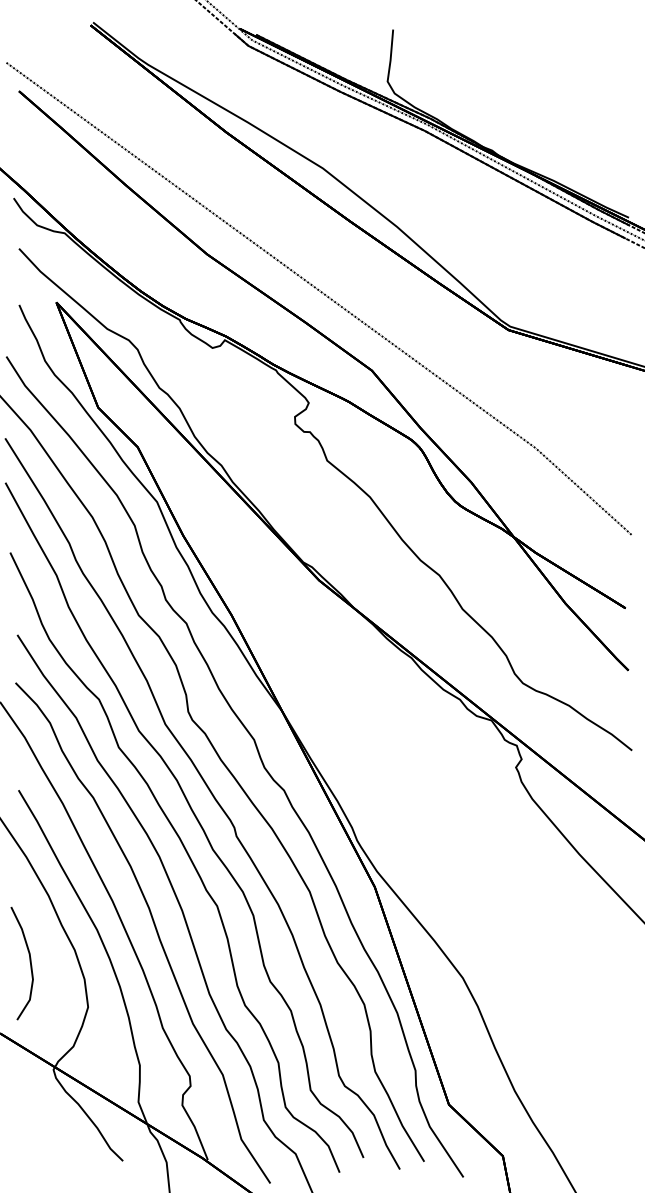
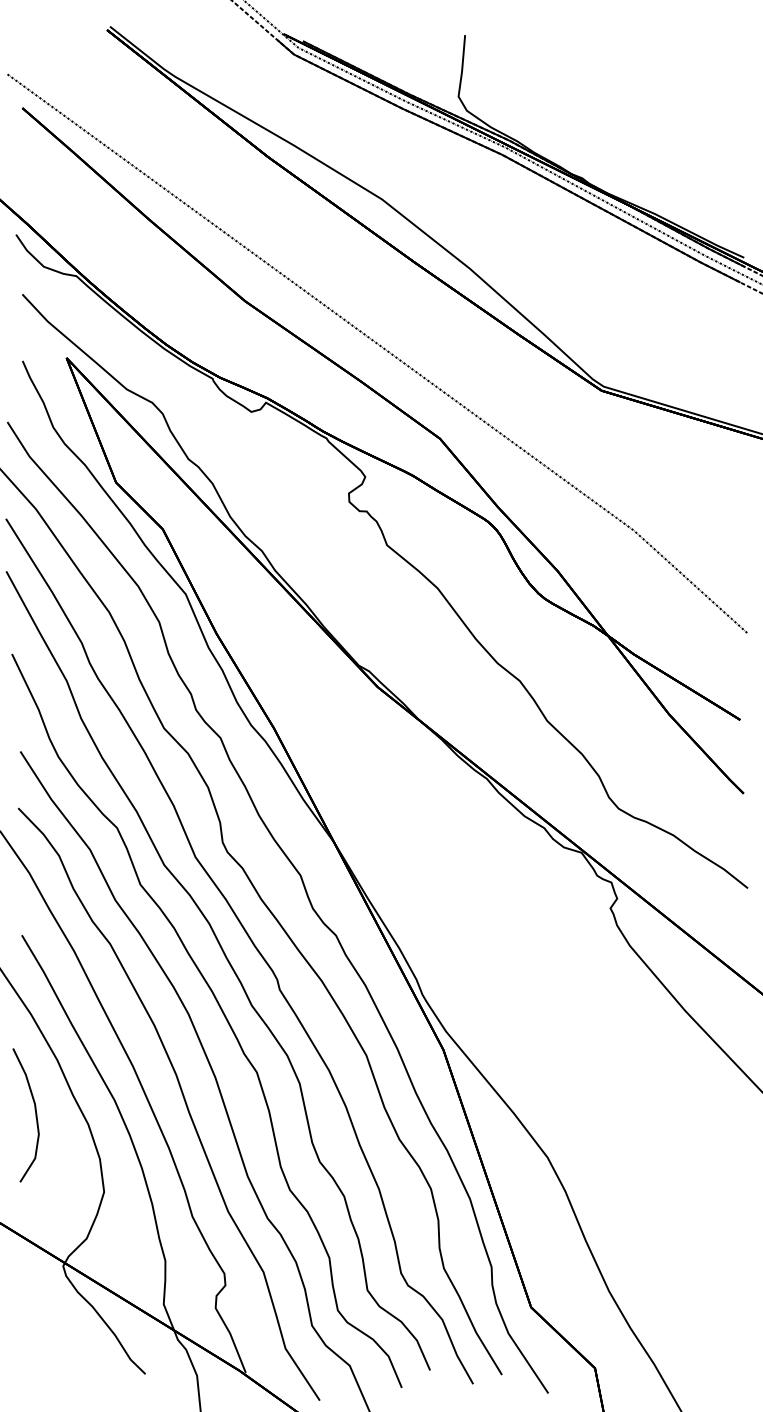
curve: (30, 963) -> (35, 1115), moved

